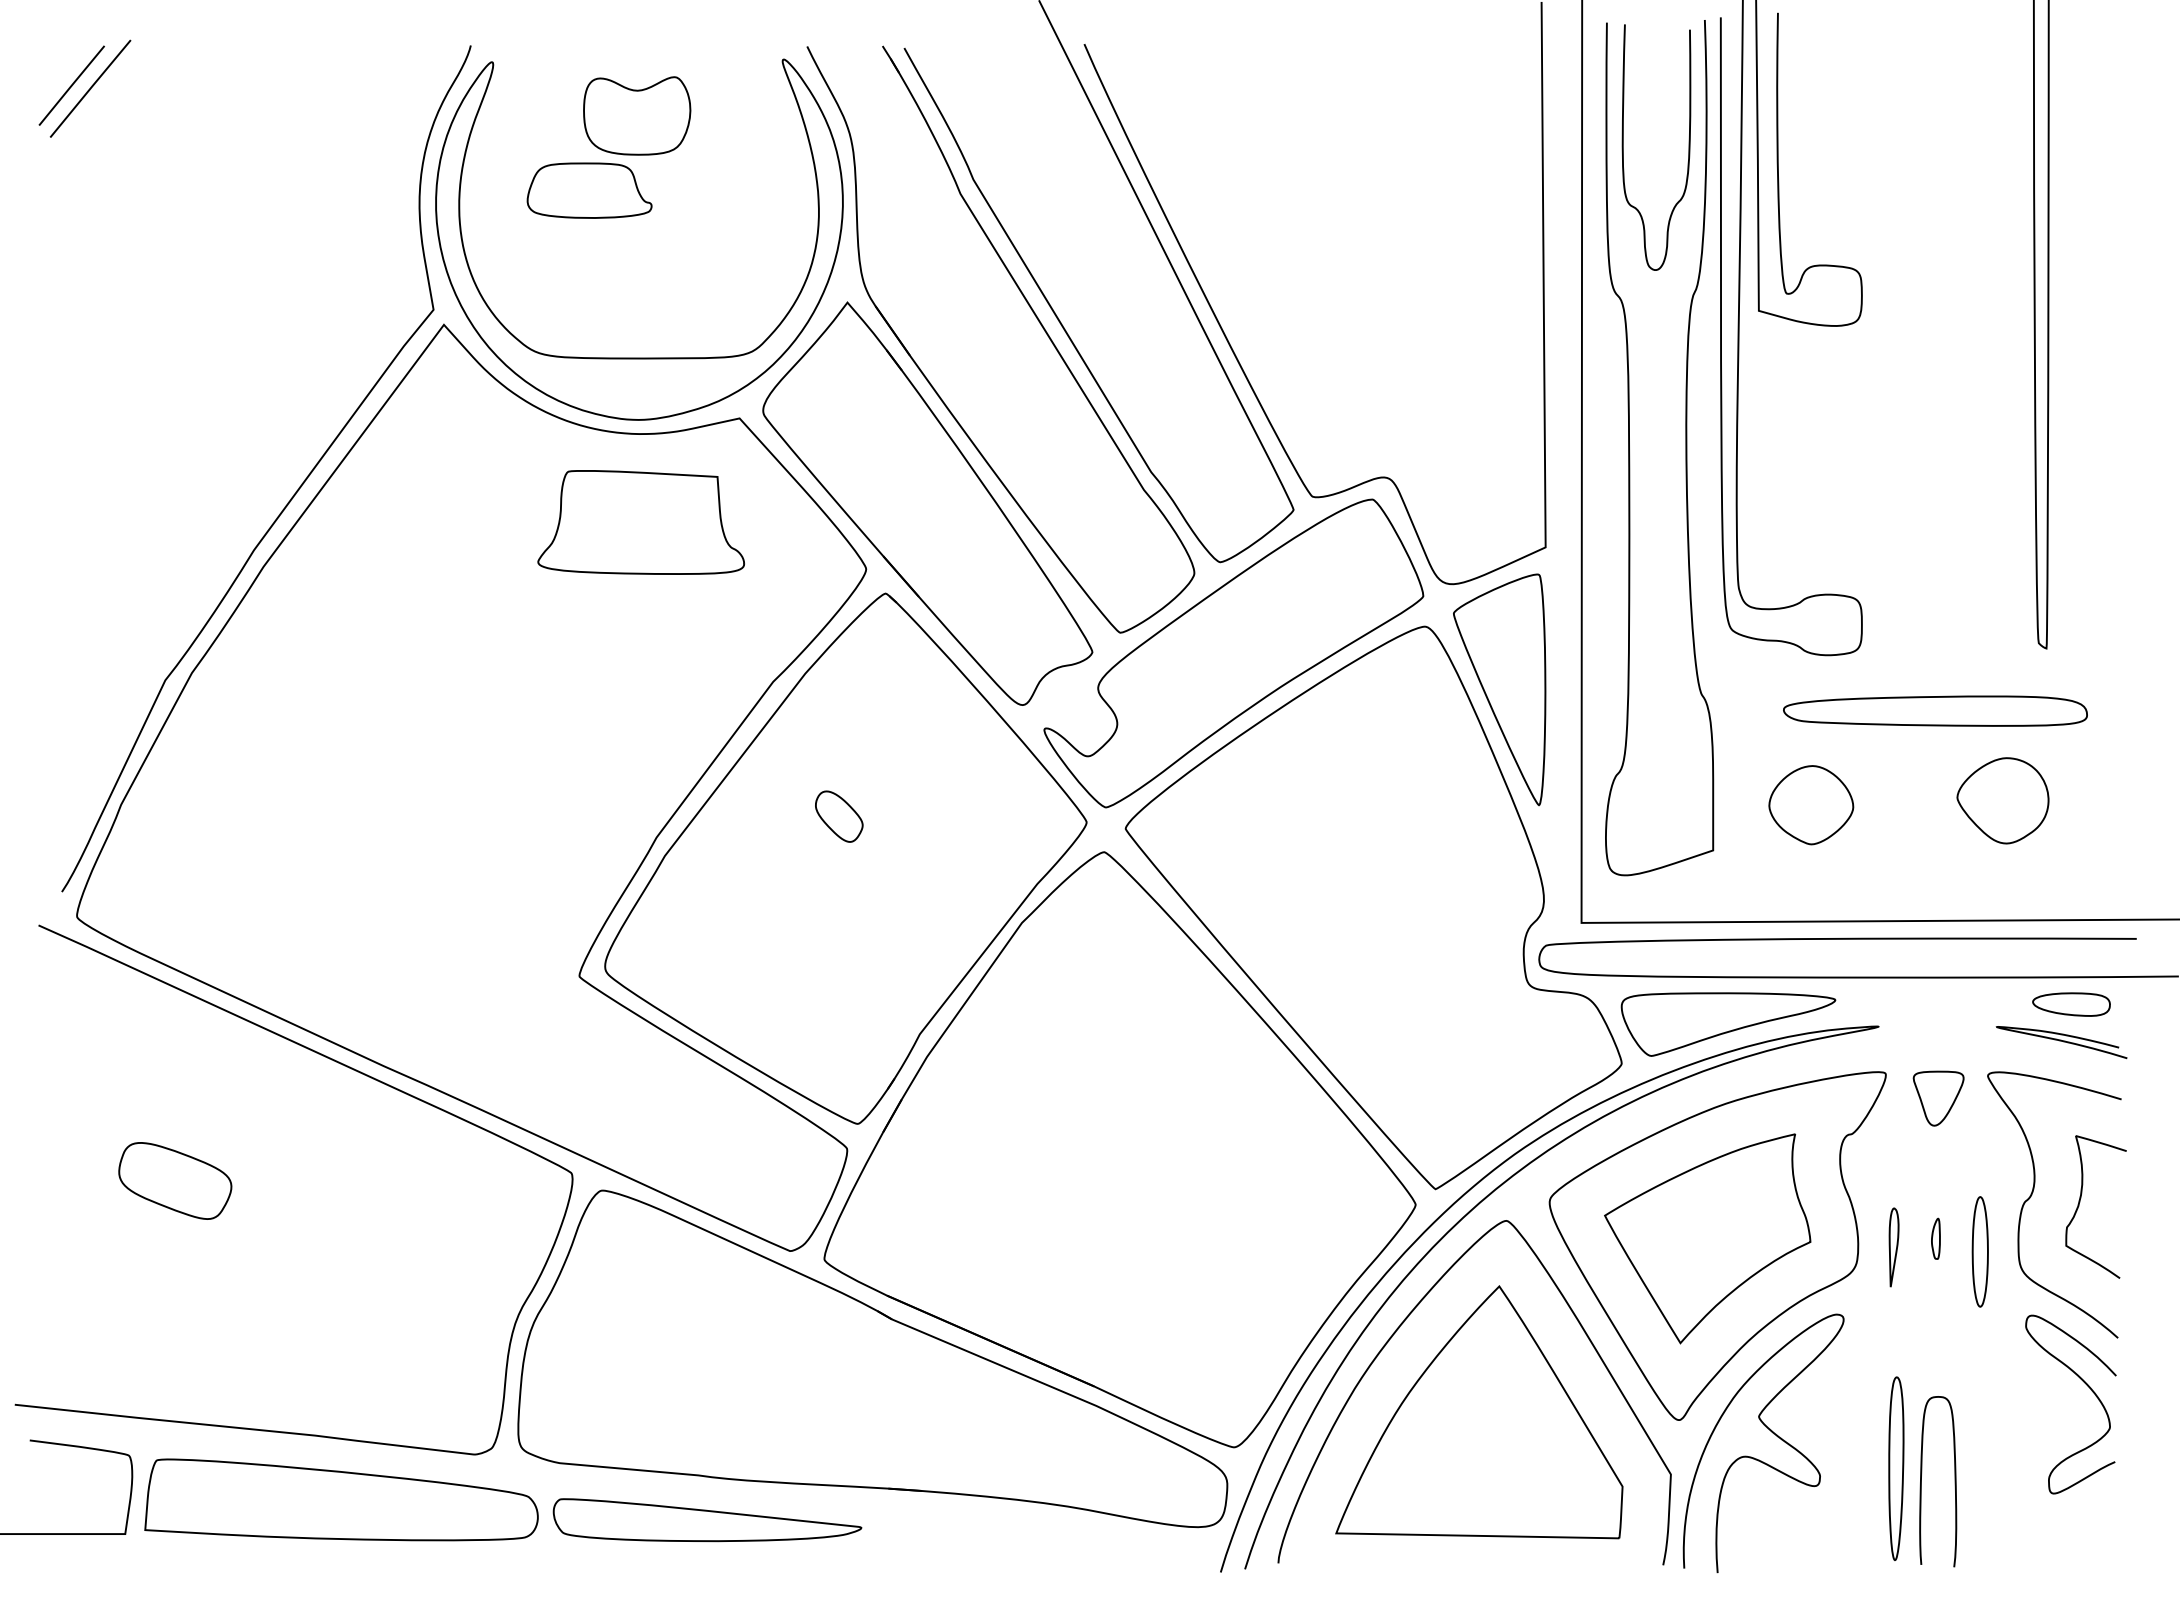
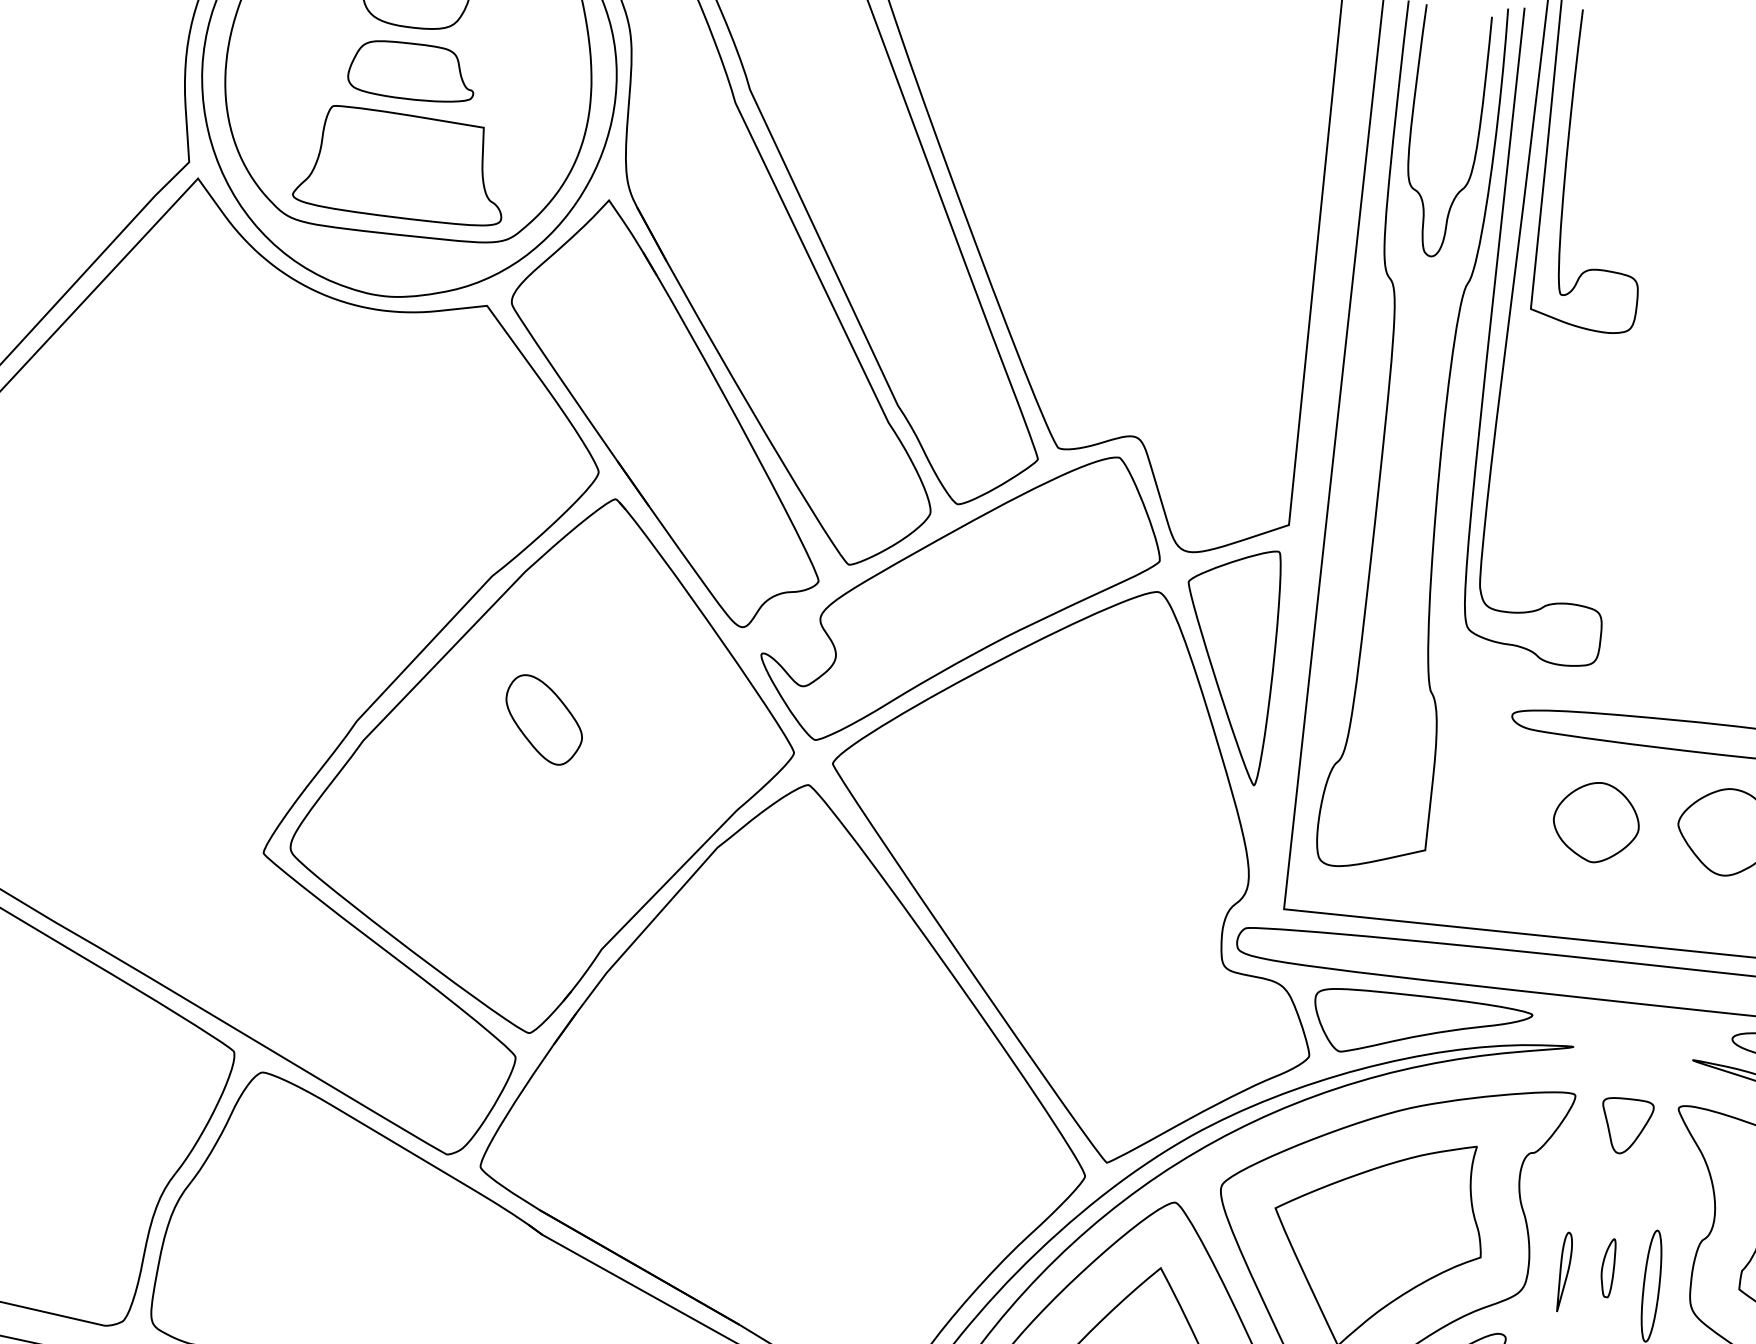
part: (589, 190) -> (412, 71), moved
part: (640, 522) -> (400, 165), moved
part: (1811, 805) -> (1596, 822), moved
part: (839, 816) -> (544, 719), size x1.67
part: (1935, 1238) -> (1607, 1267), size x1.43

